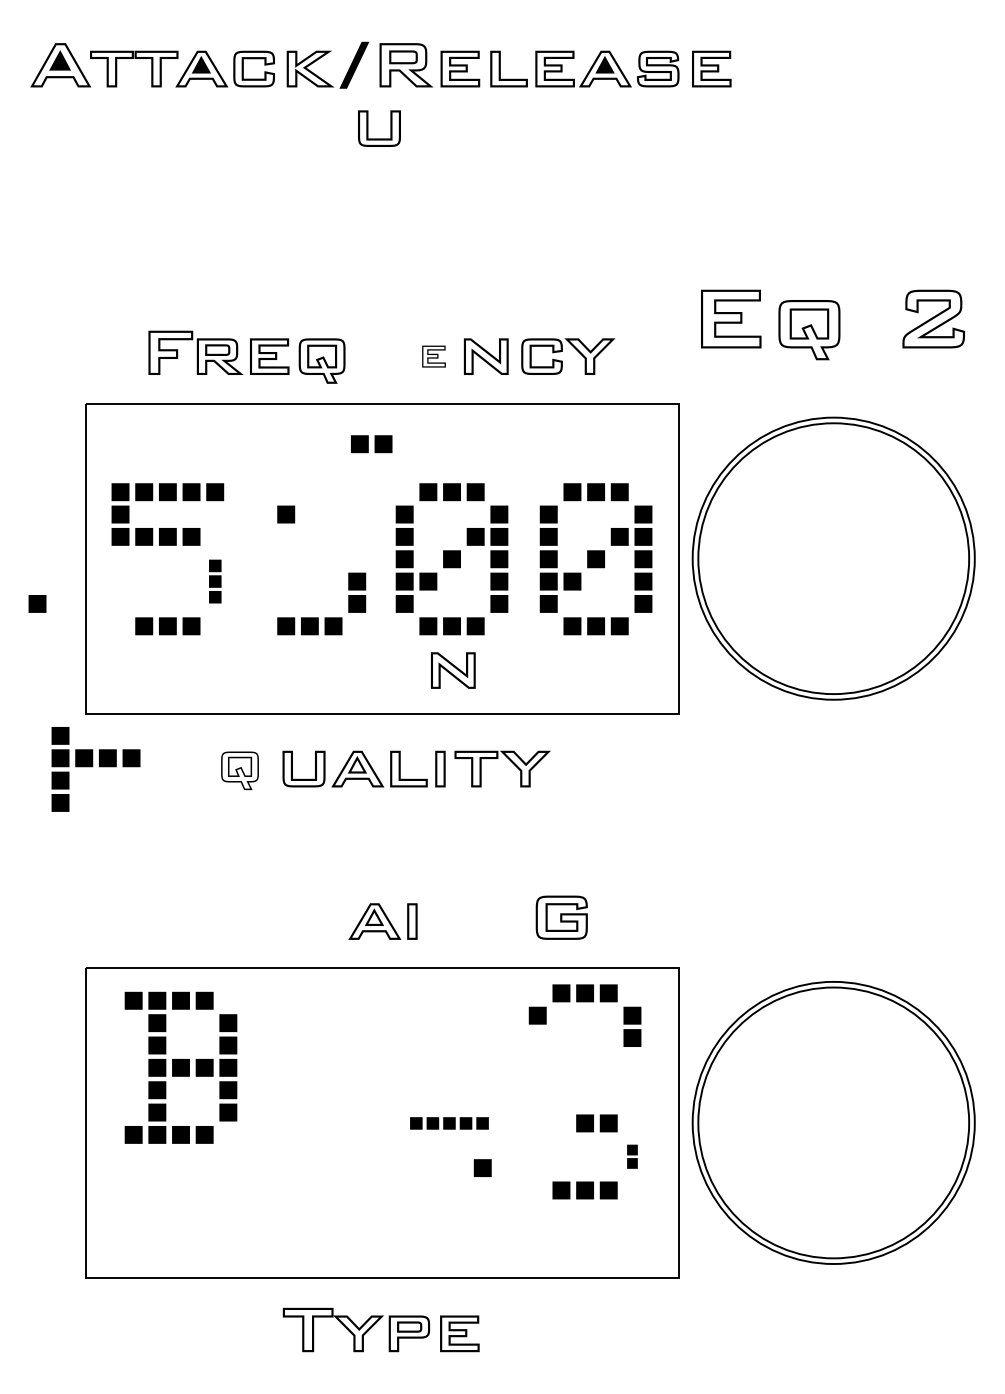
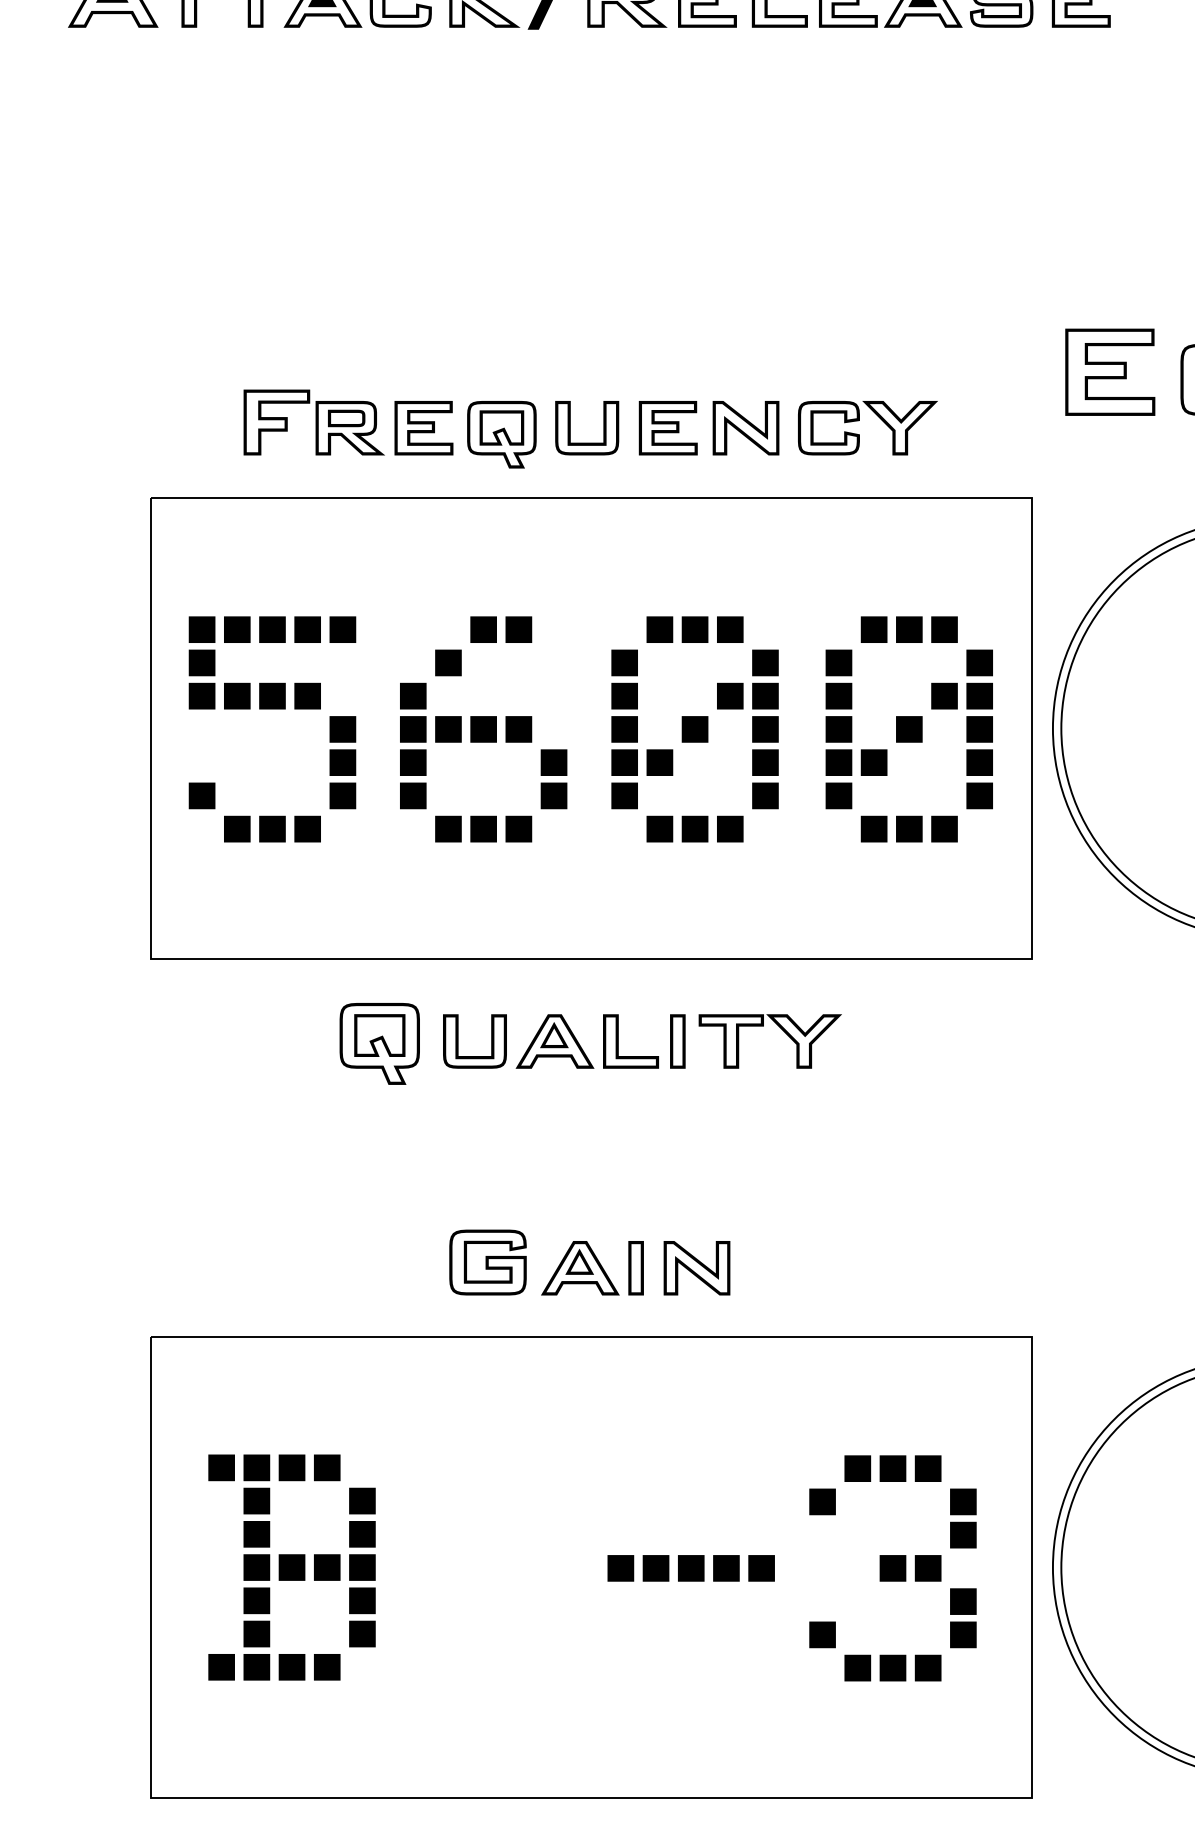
part: (379, 138) -> (587, 442), moved
part: (433, 356) -> (667, 427), size x1.67
part: (371, 444) -> (500, 630), moved
part: (215, 581) -> (343, 762), size x1.43
part: (37, 603) -> (202, 795), moved
part: (453, 670) -> (697, 1268), moved
part: (95, 769) -> (465, 746), moved
part: (239, 770) -> (379, 1043), size x1.43
part: (561, 917) -> (487, 1262), moved
part: (584, 1002) -> (892, 1482), moved
part: (180, 1067) -> (291, 1567), moved
part: (449, 1123) -> (691, 1568), size x1.43
part: (632, 1156) -> (963, 1617), size x1.67
part: (482, 1167) -> (822, 1633), moved

